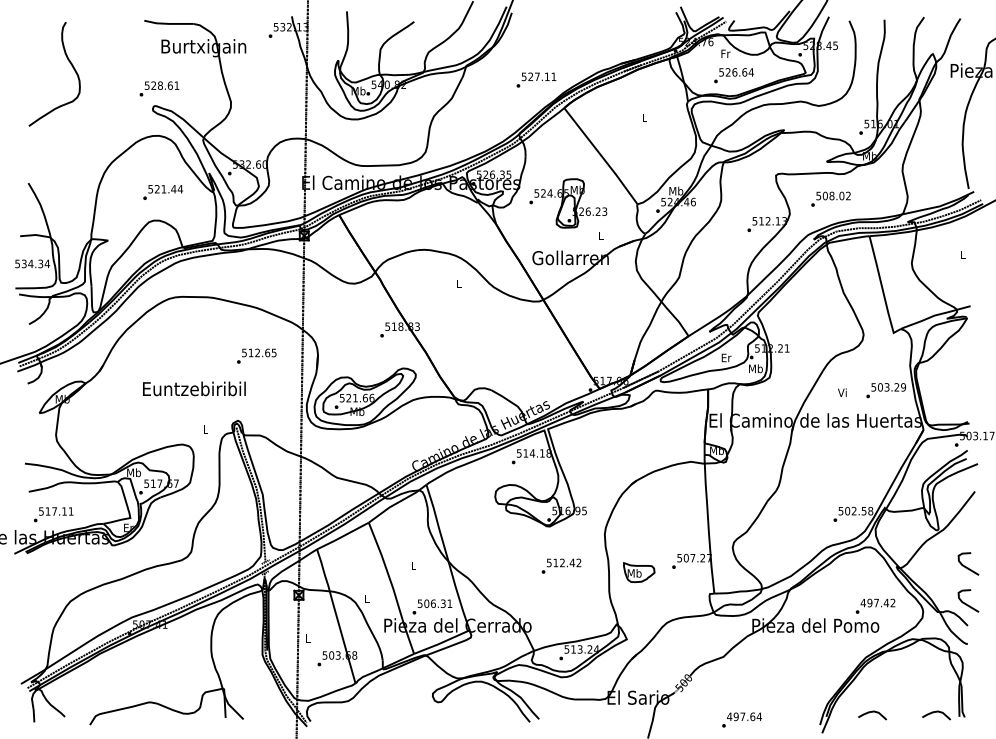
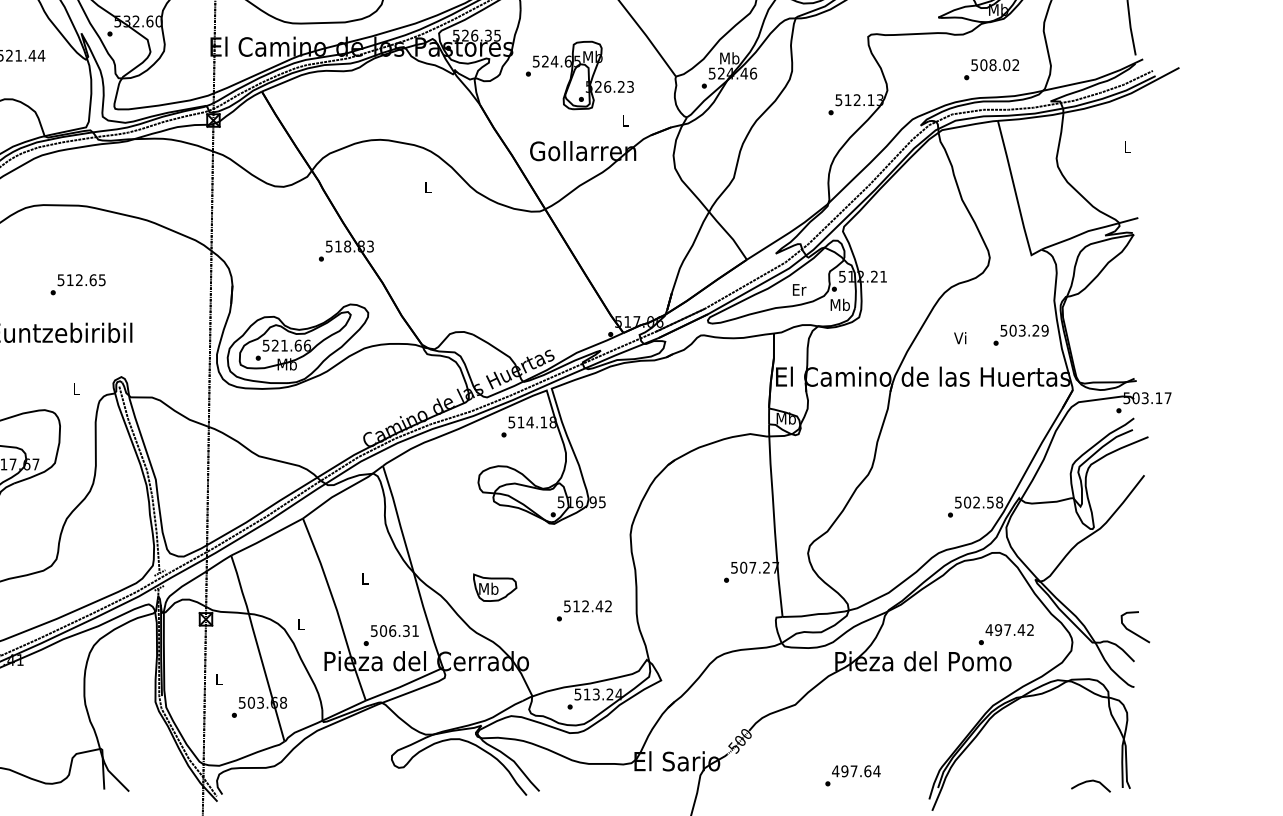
text: (830, 198) -> (990, 68), moved
text: (256, 355) -> (77, 283), moved
text: (561, 565) -> (584, 609), moved
curve: (965, 565) -> (1131, 577), removed
part: (639, 572) -> (495, 587), moved
curve: (872, 712) -> (1002, 781), removed
text: (742, 719) -> (853, 775), moved

